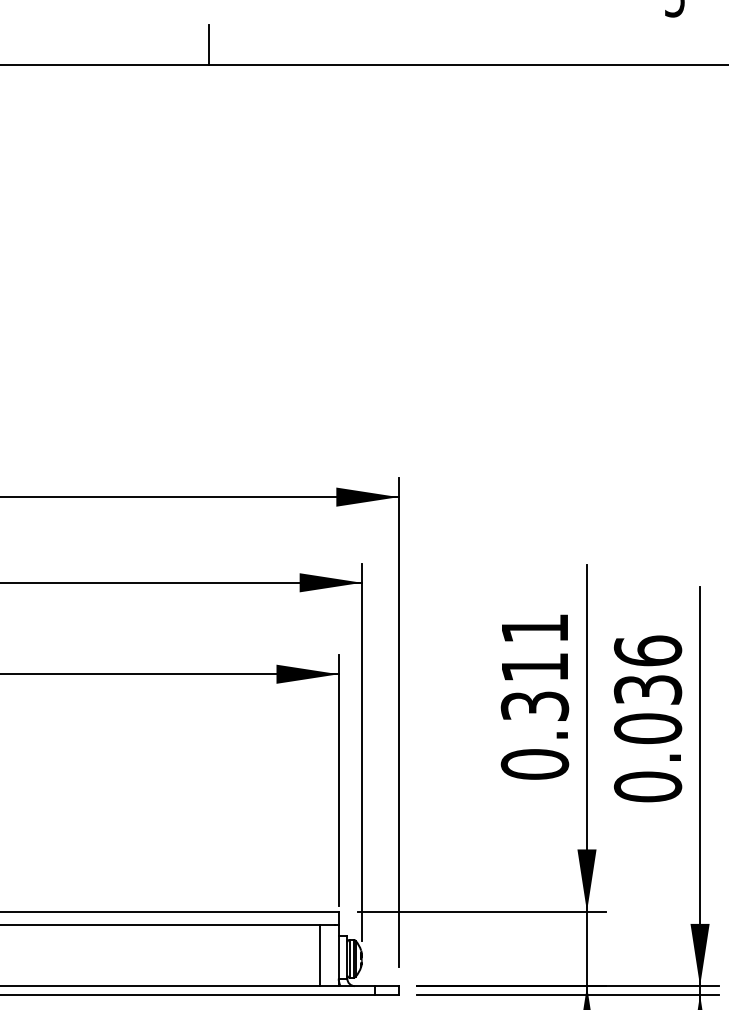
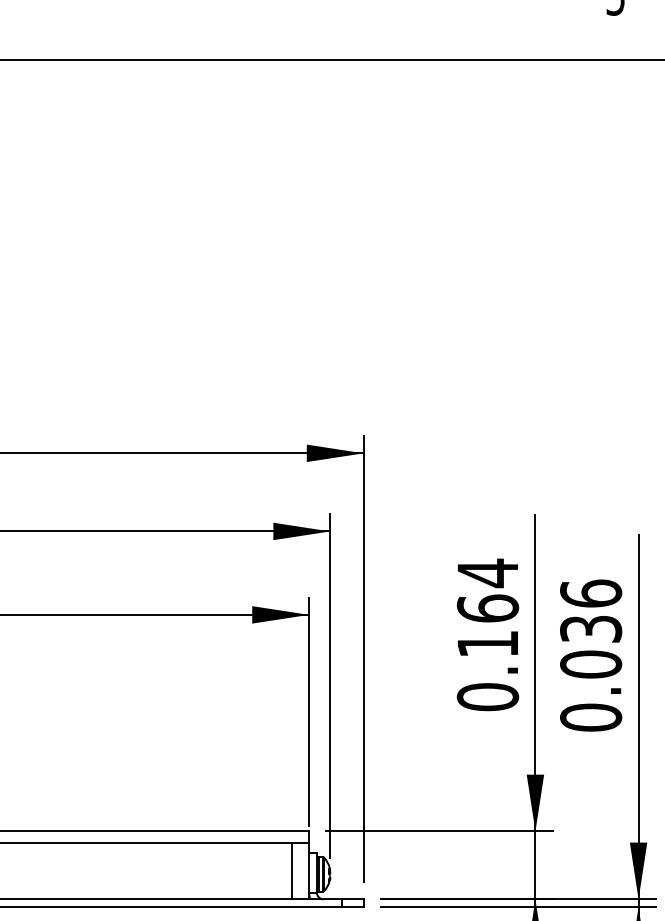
line: (208, 44) -> (190, 40), removed
text: (534, 666) -> (487, 607), 0.311 -> 0.164

